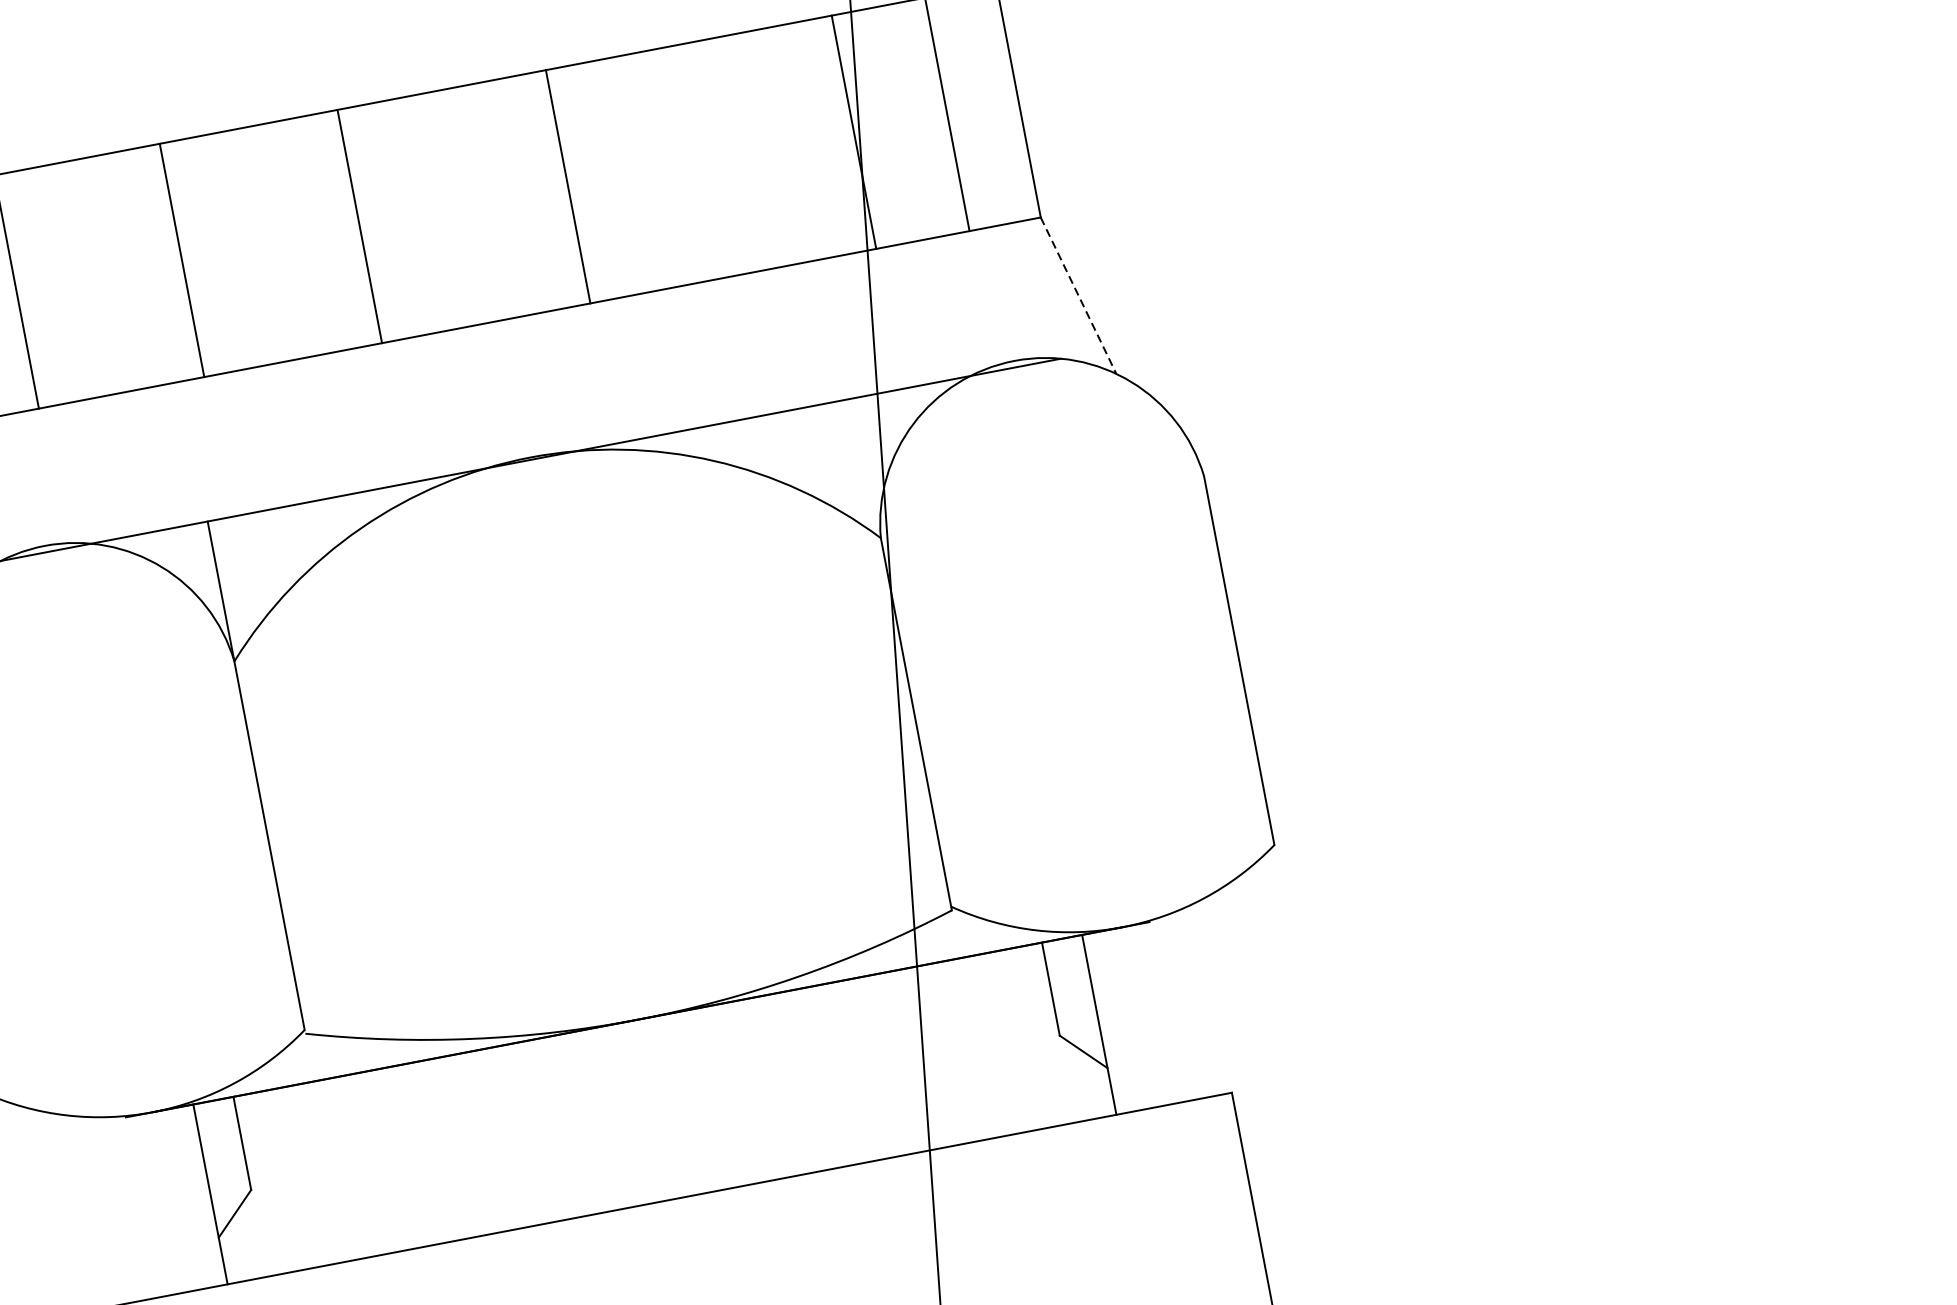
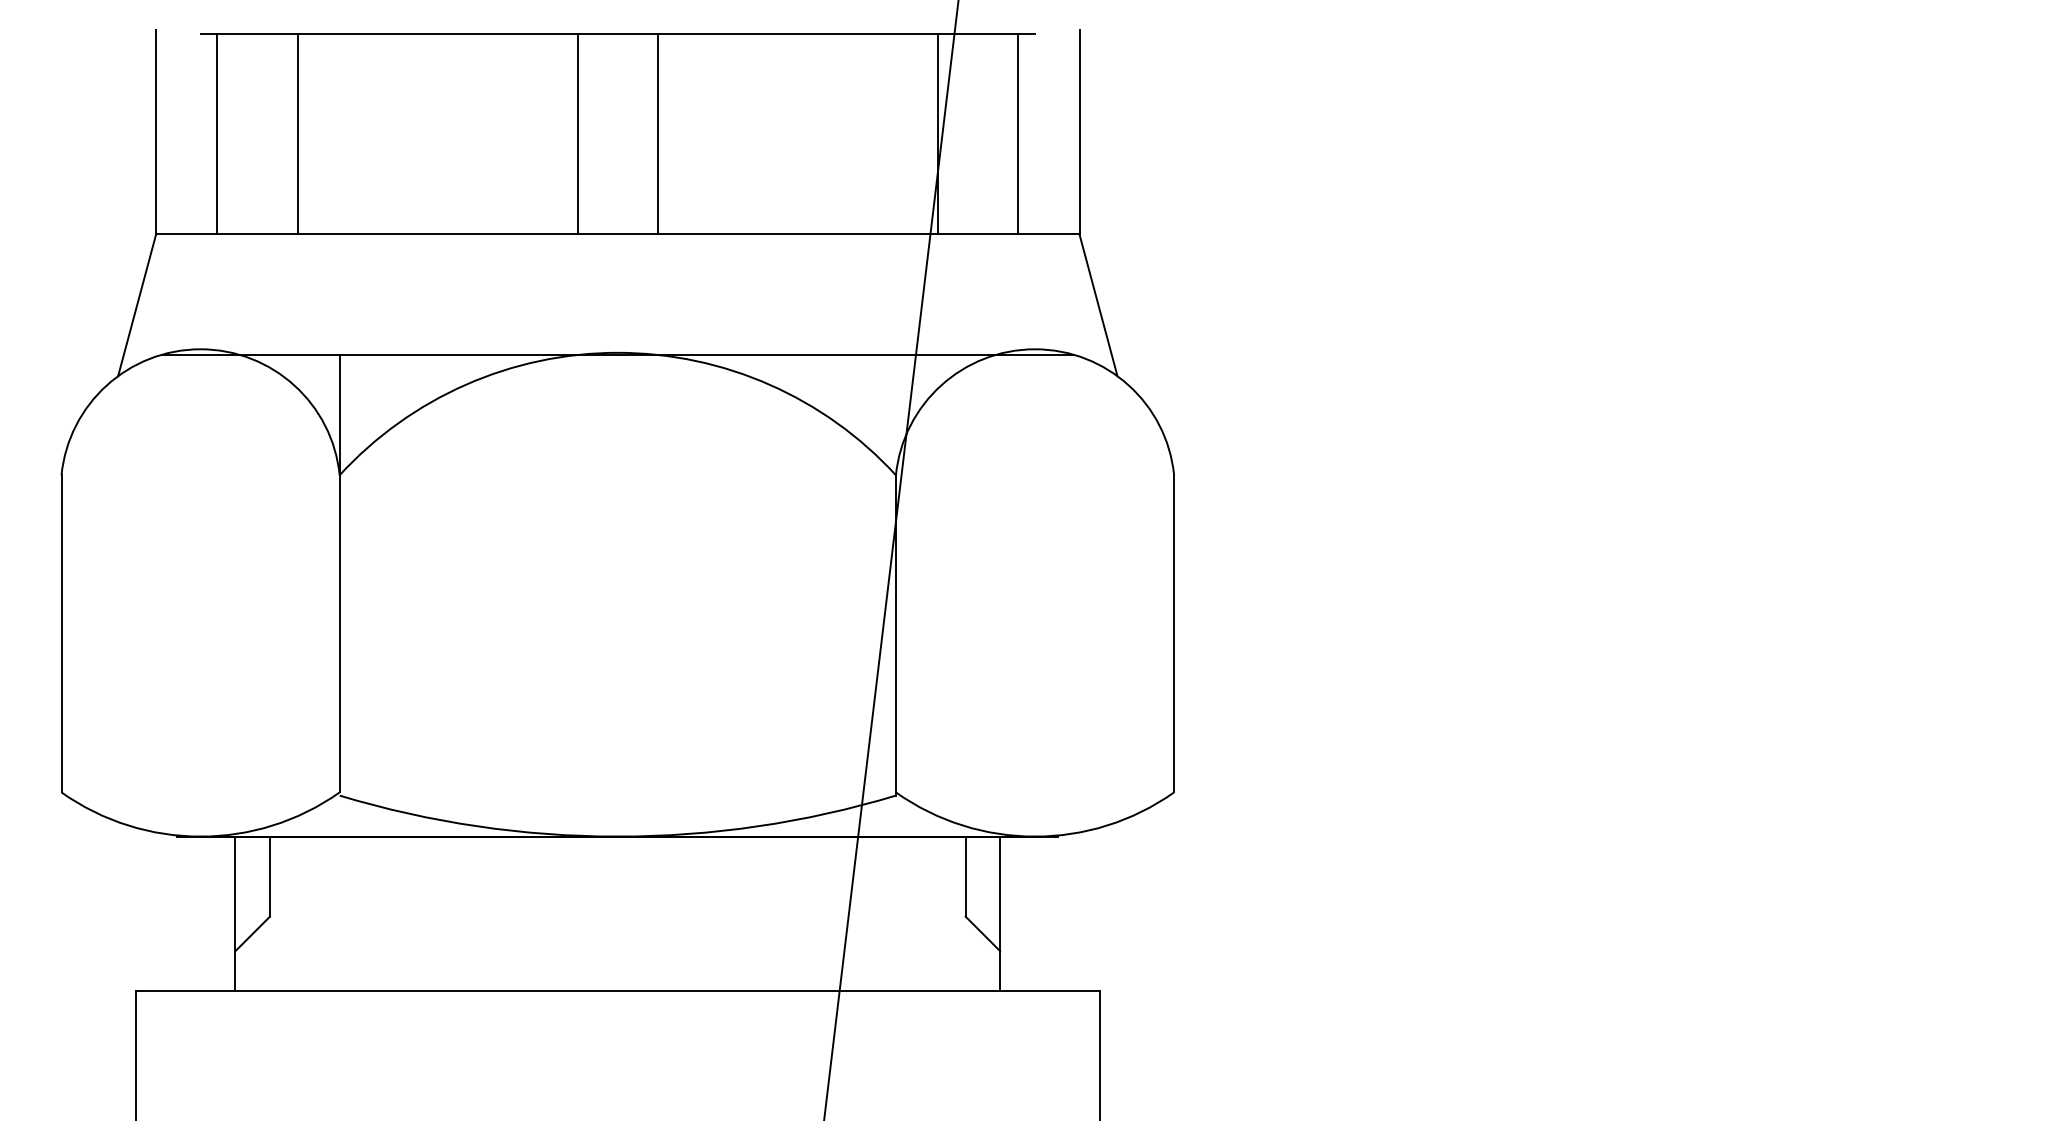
line: (567, 186) -> (657, 133), moved
line: (359, 225) -> (577, 133), moved
line: (181, 259) -> (297, 133), moved
line: (1078, 295) -> (1098, 305), dashed -> solid

